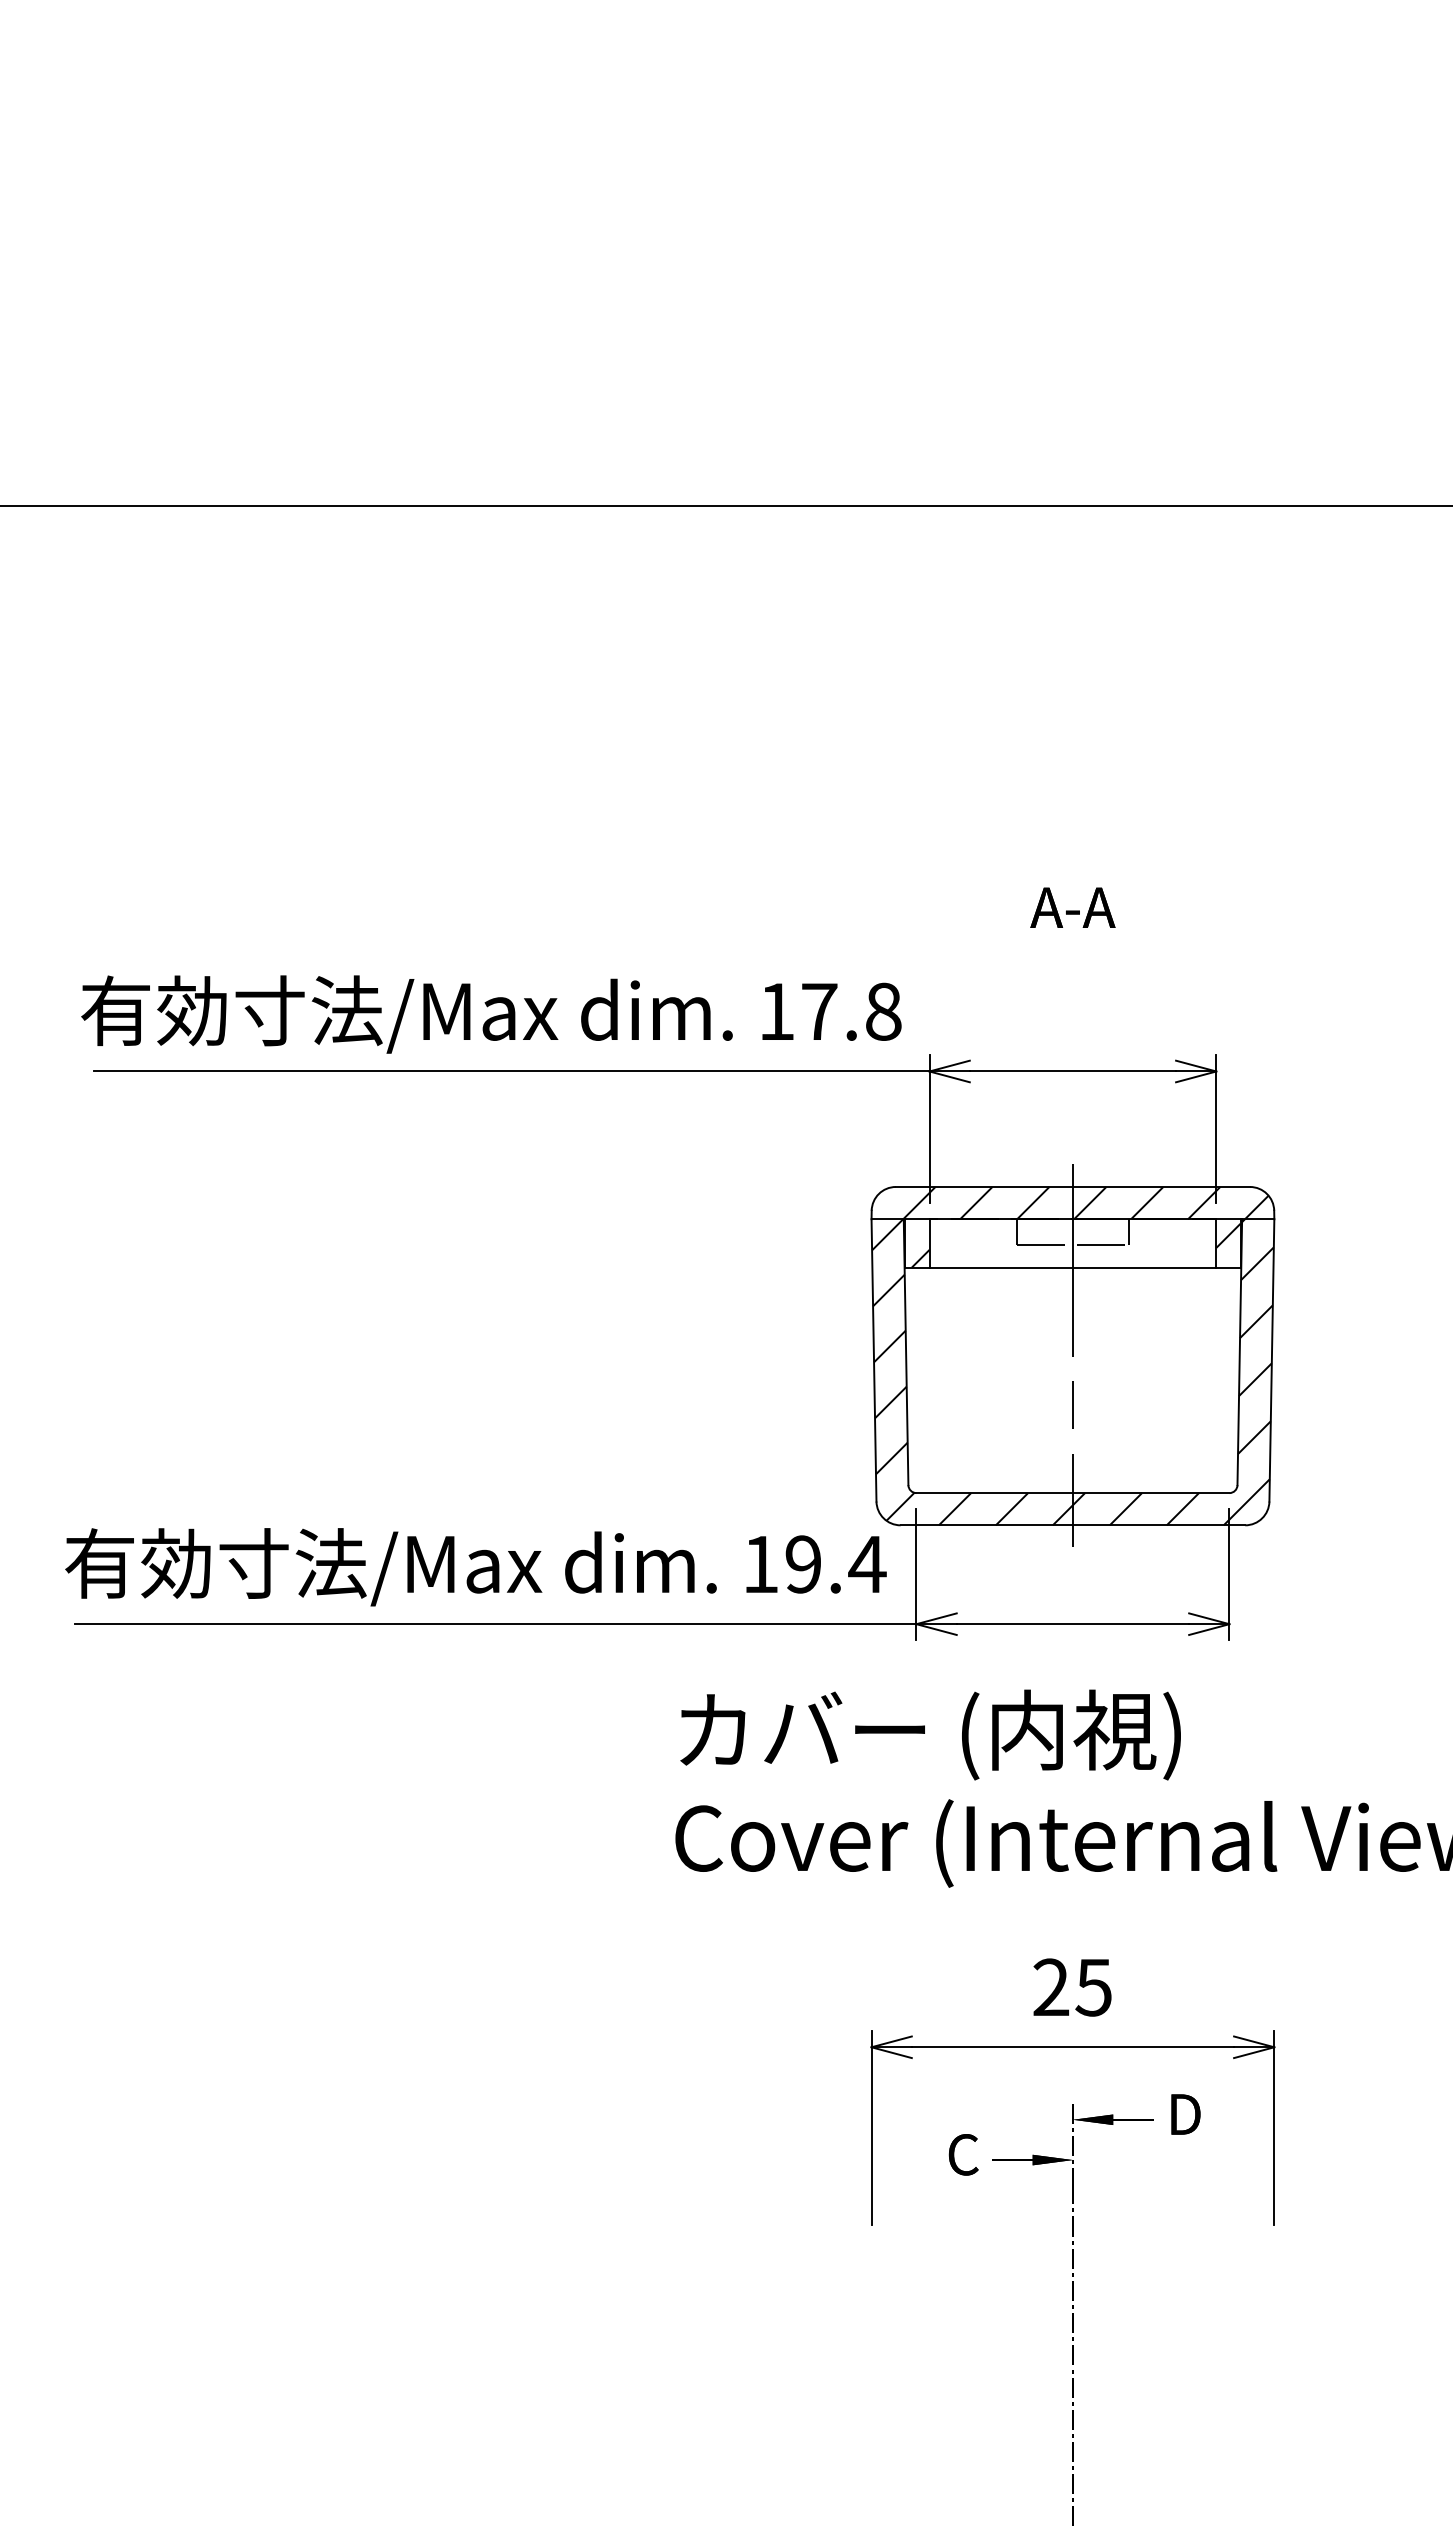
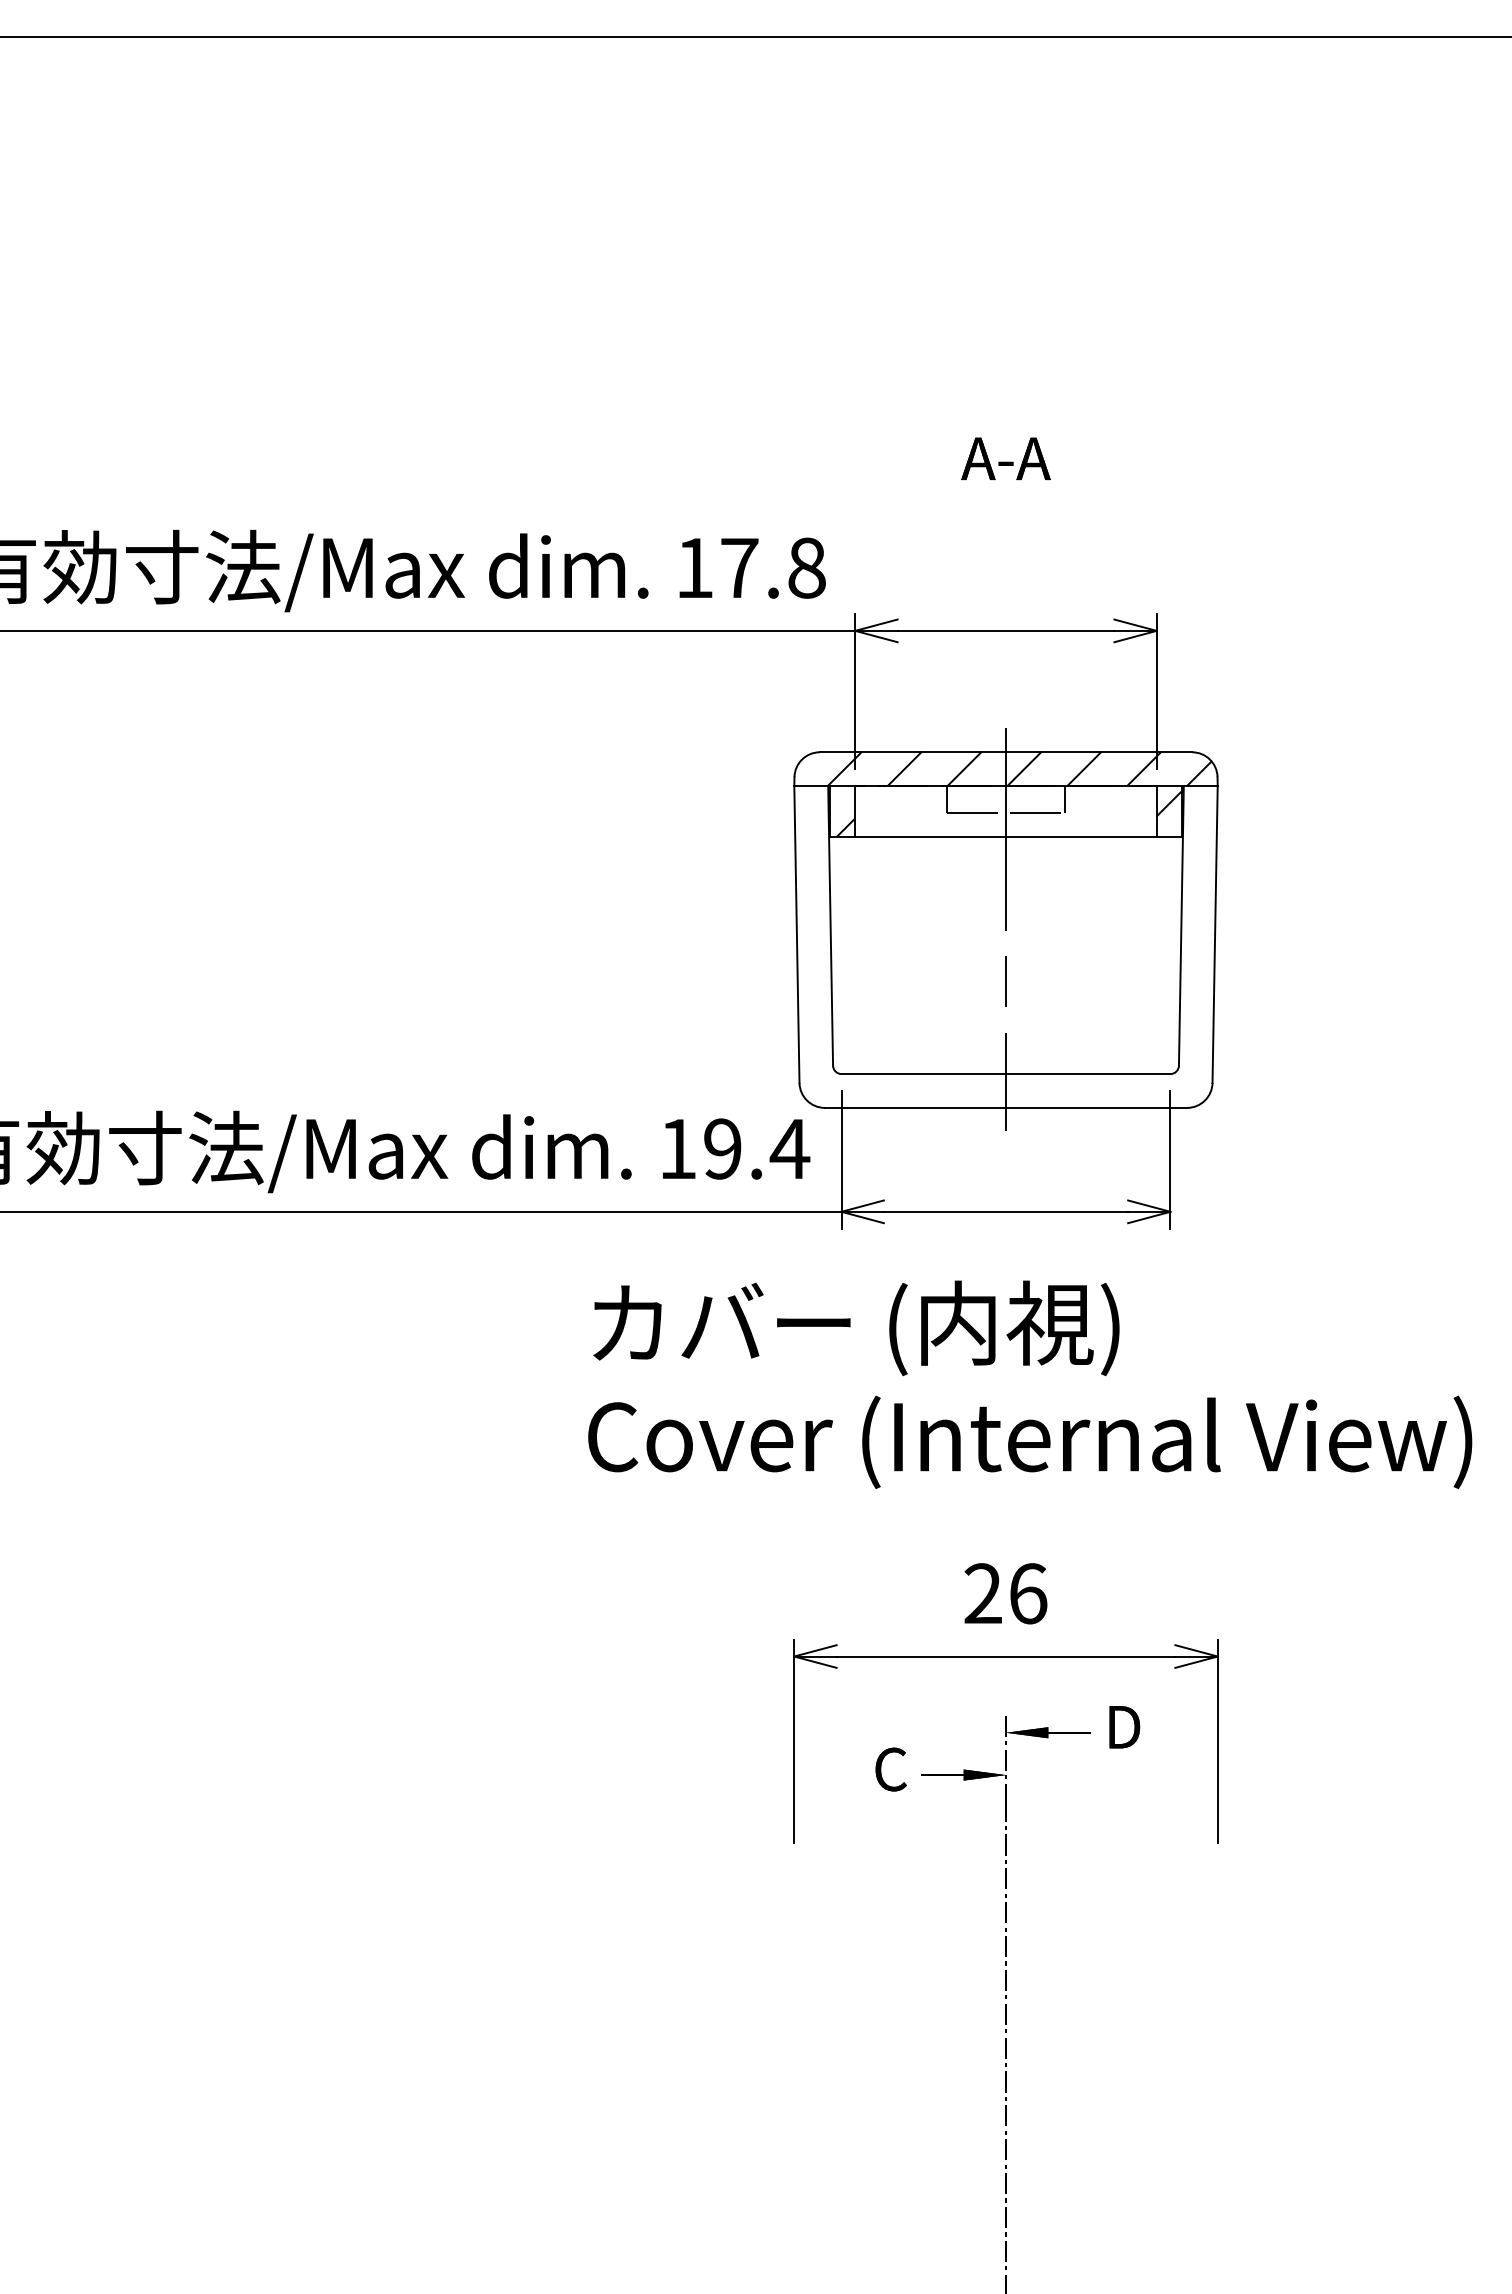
hatch: (1072, 1372) -> (1005, 947), removed
text: (1093, 1987) -> (1027, 1593), 25 -> 26

